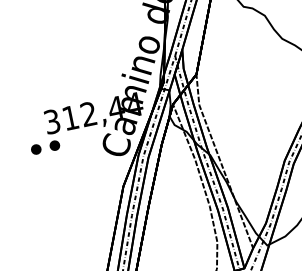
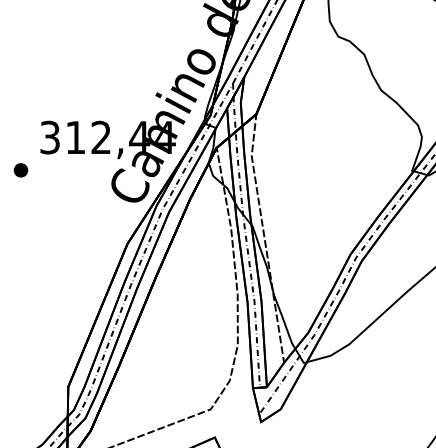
part: (54, 145) -> (46, 170), removed

